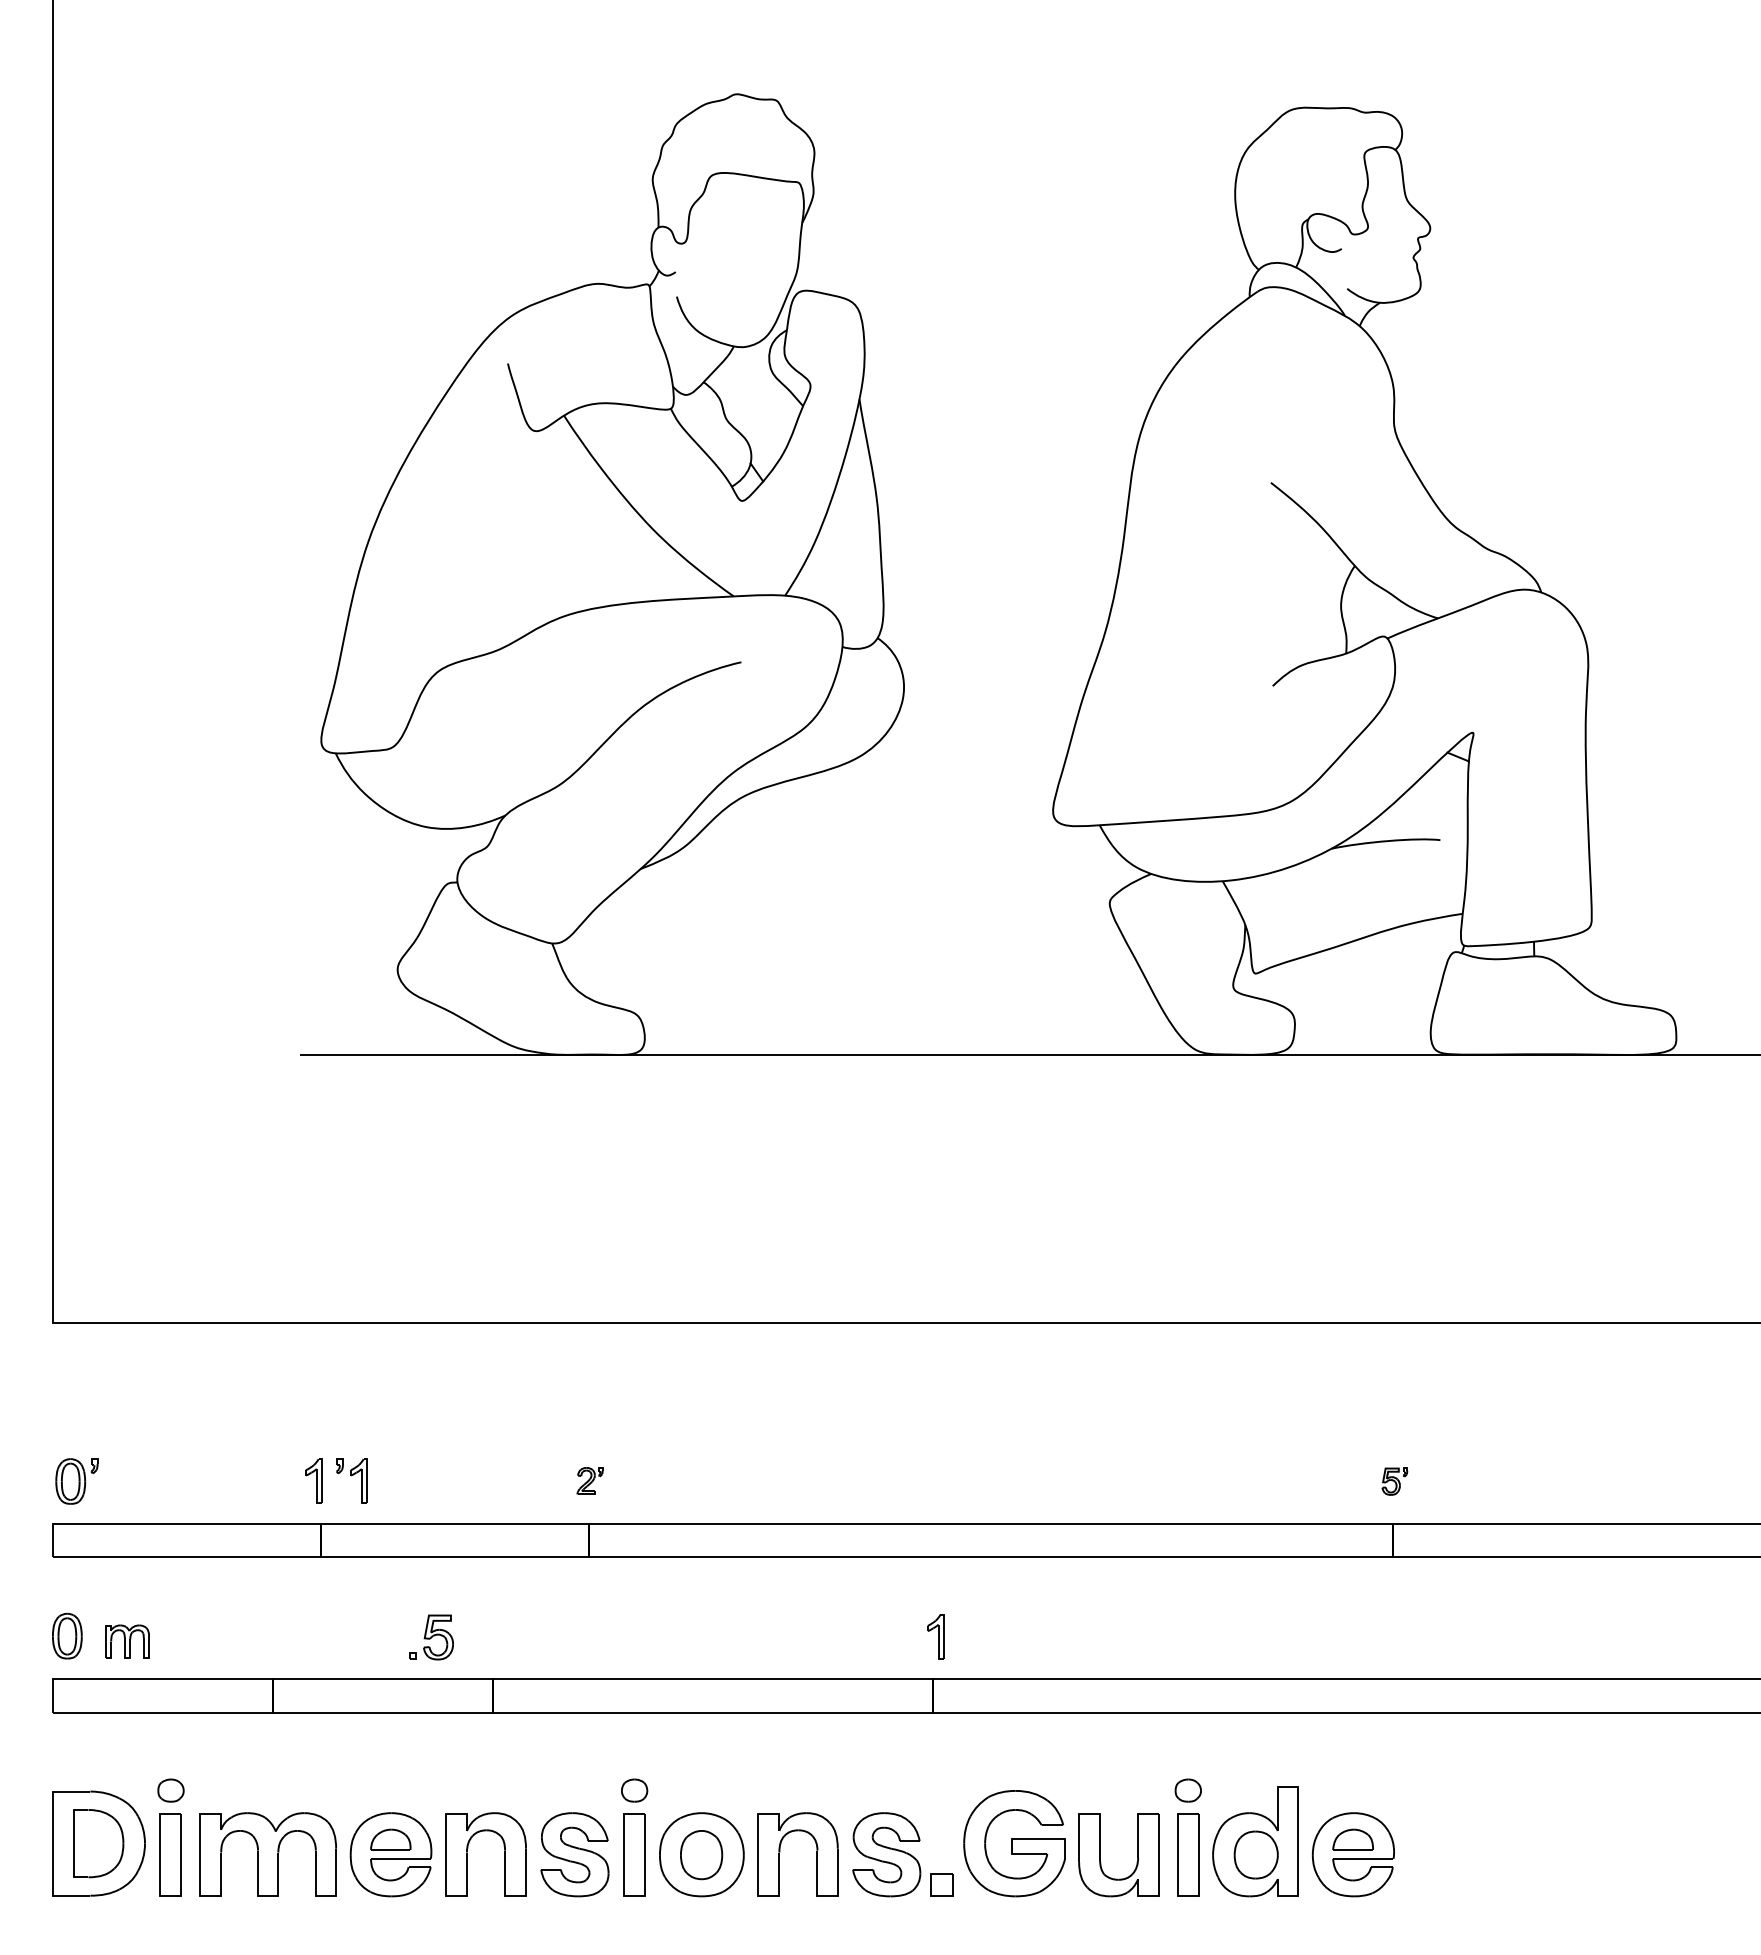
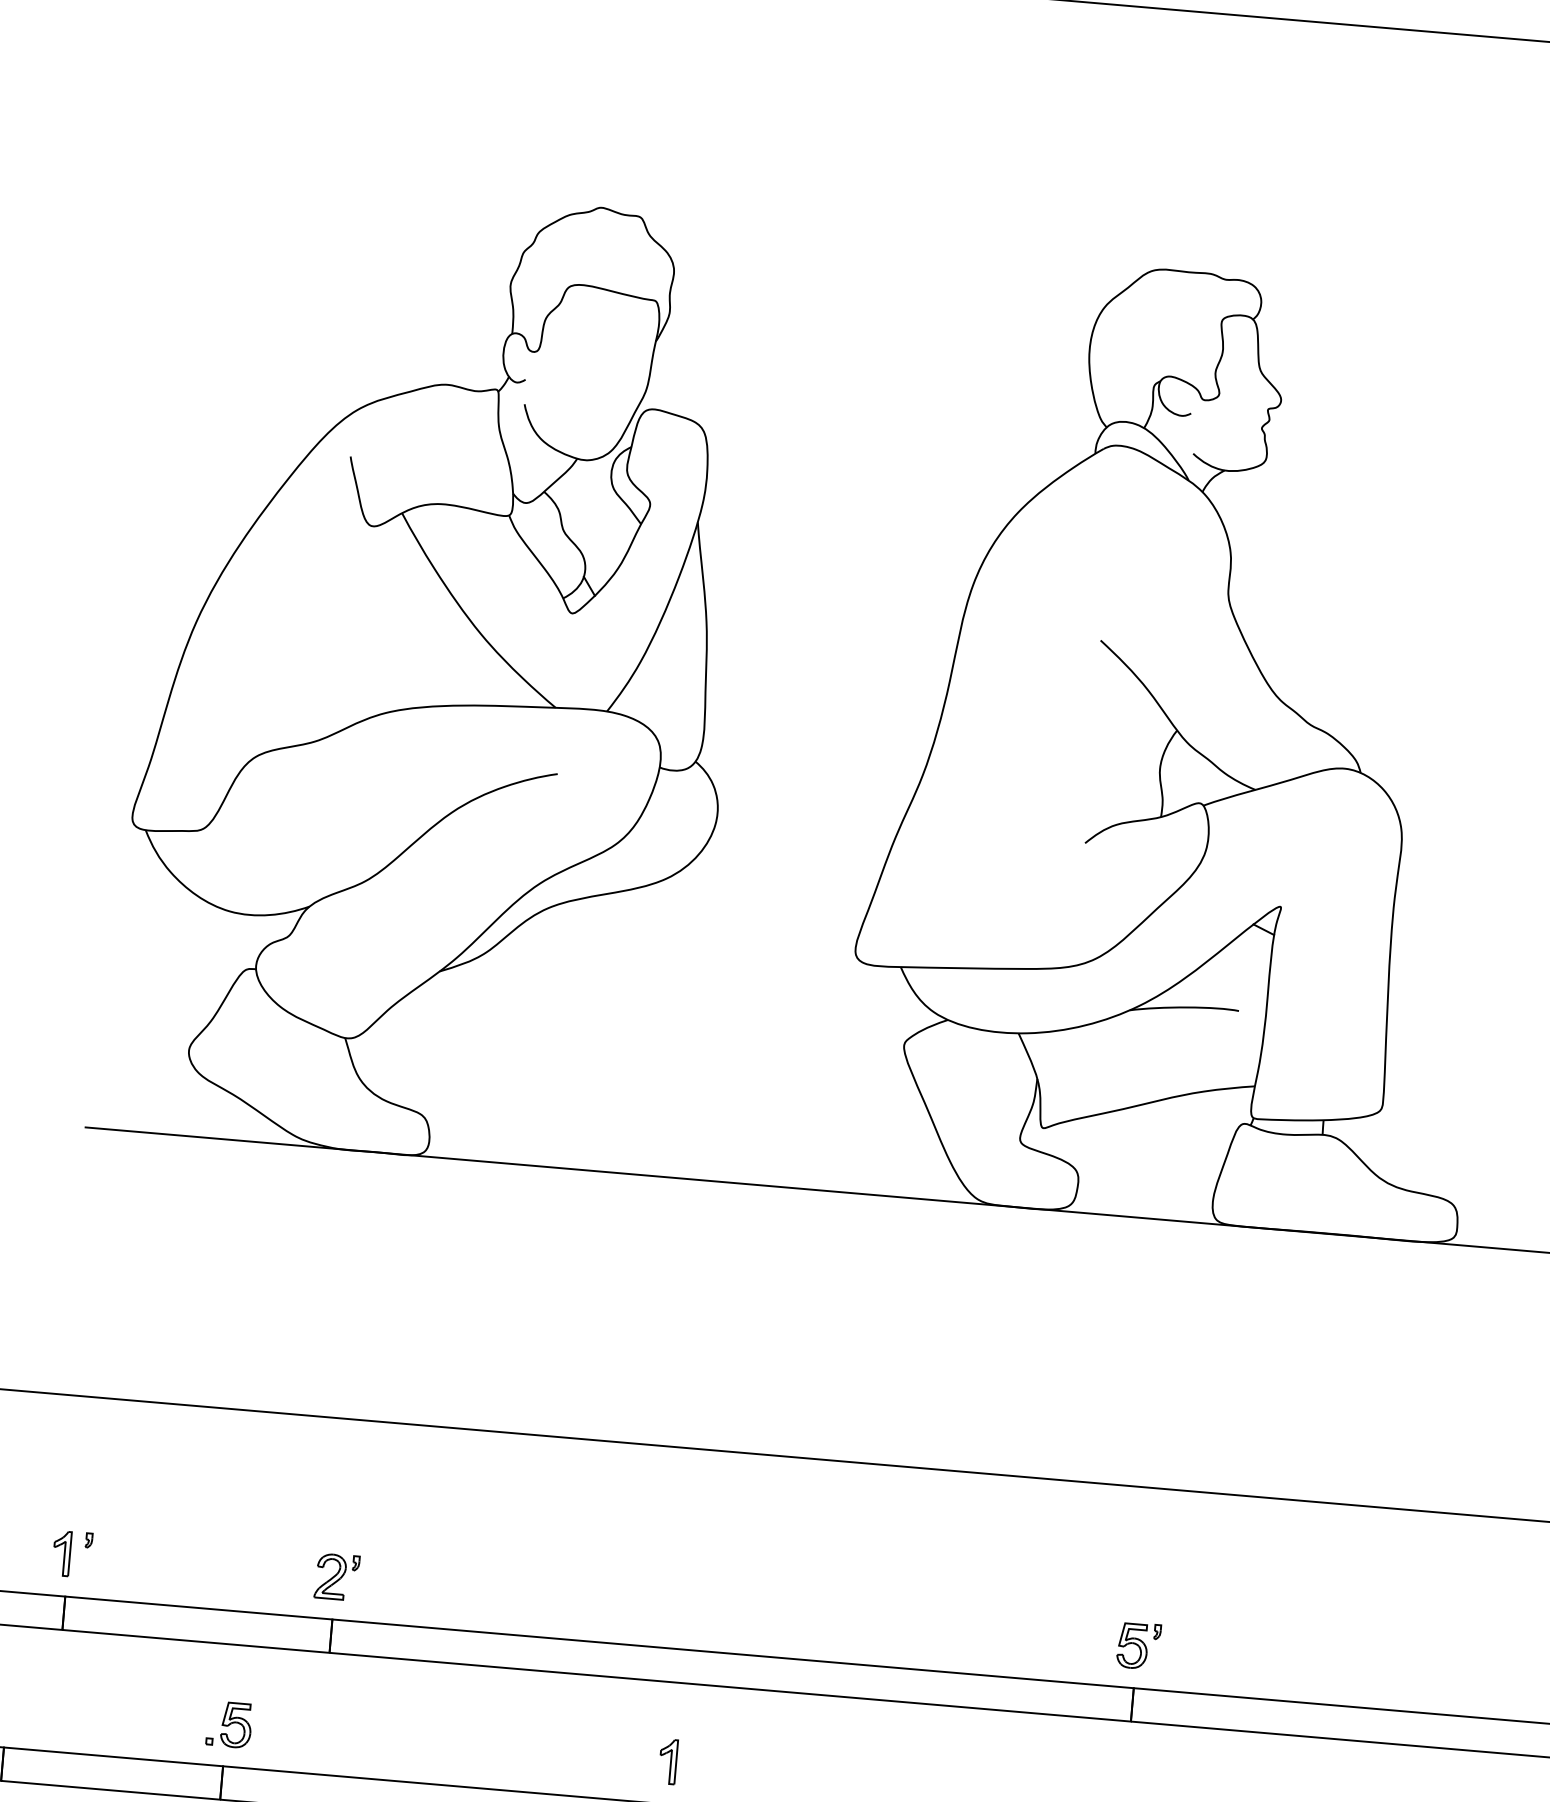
part: (358, 1480) -> (106, 1556), removed
part: (589, 1480) -> (336, 1576), size x1.67
part: (1394, 1481) -> (1138, 1646), size x1.67
part: (431, 1637) -> (229, 1724), moved

